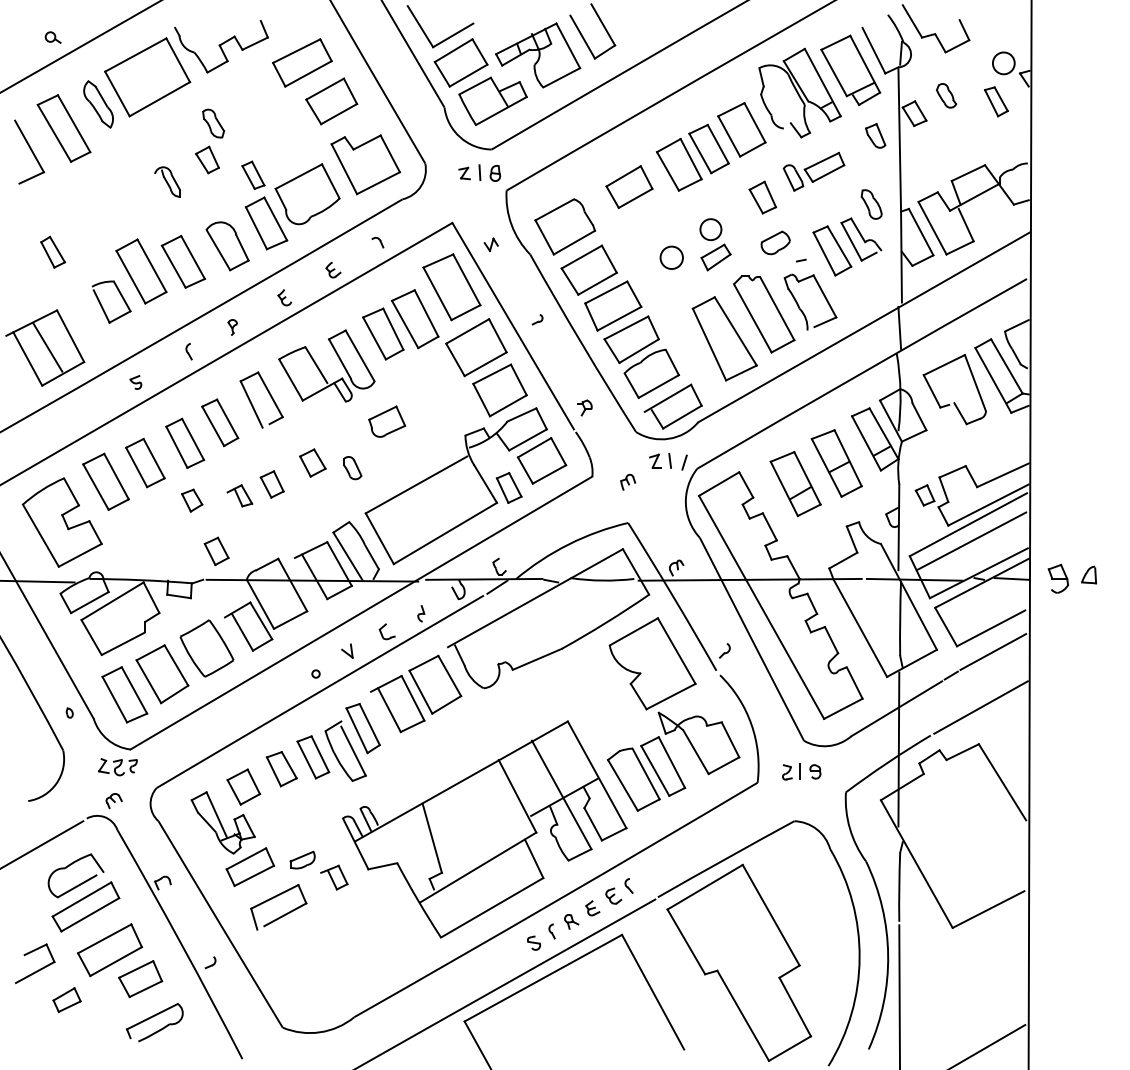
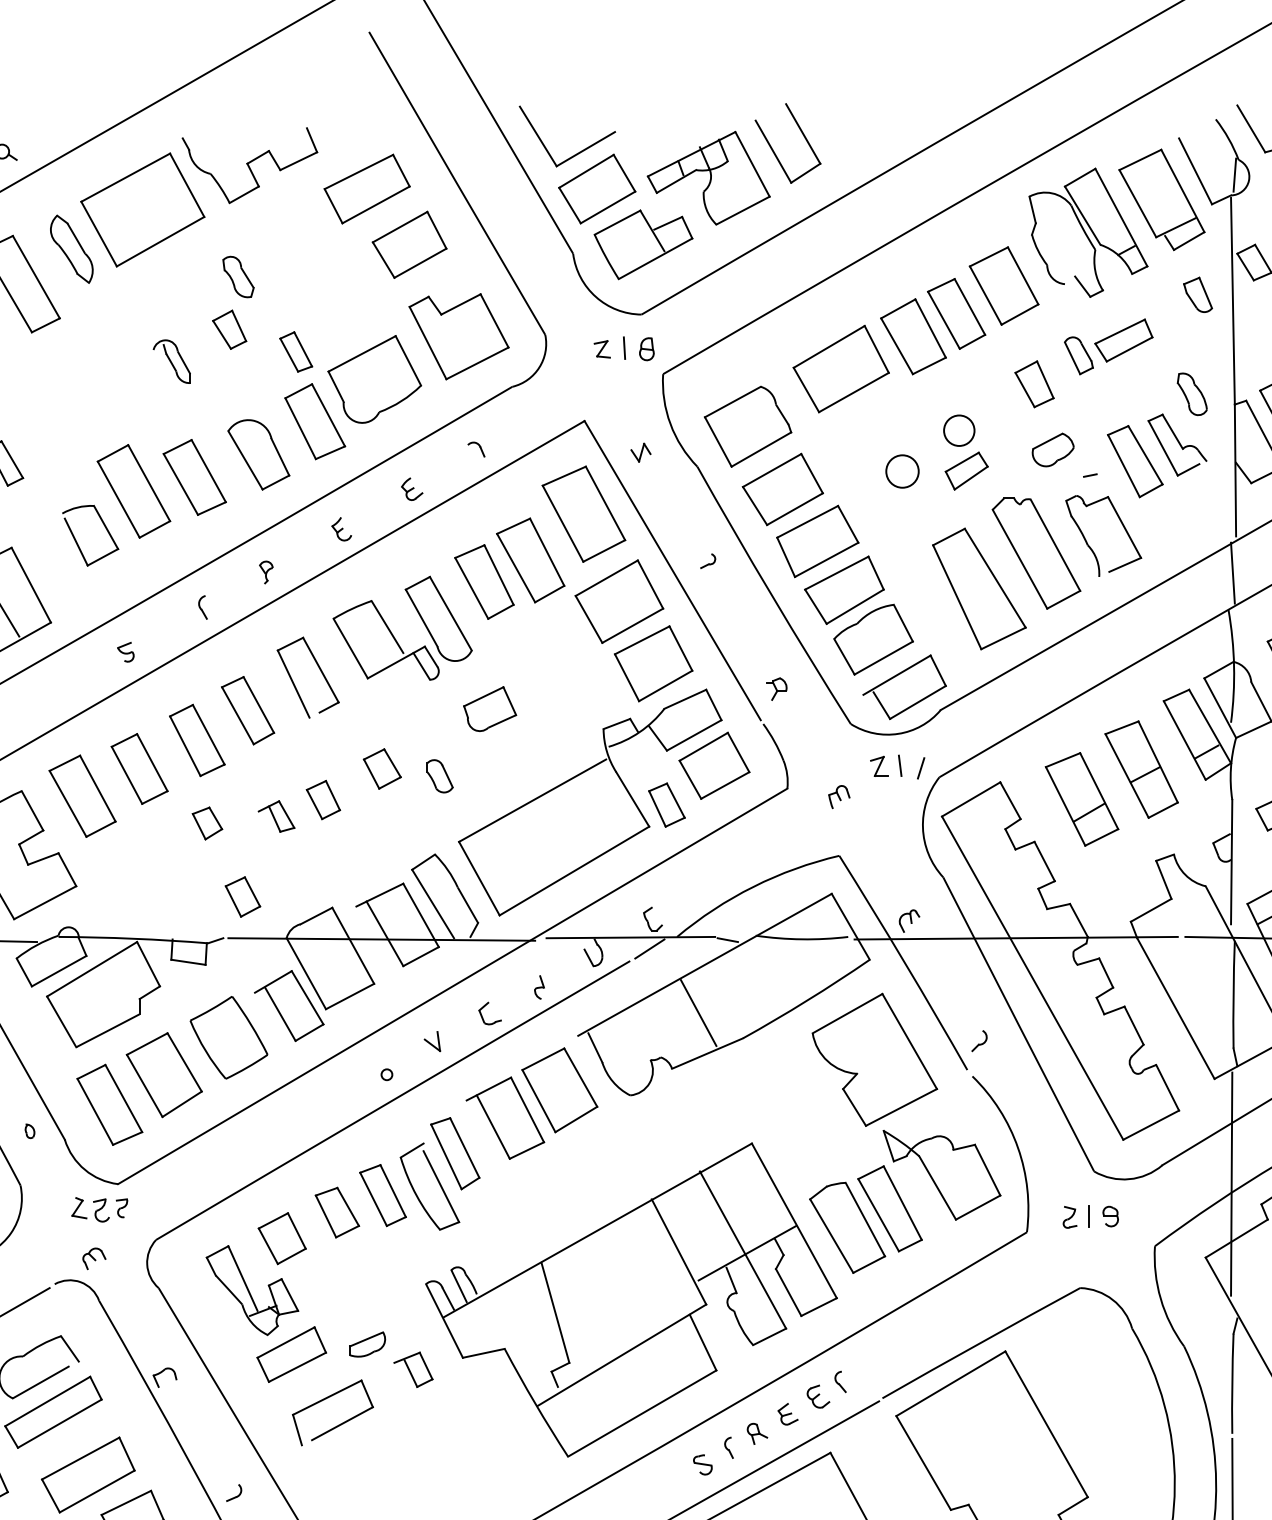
part: (629, 186) -> (841, 368), size x1.43
line: (530, 631) -> (697, 1013), added

